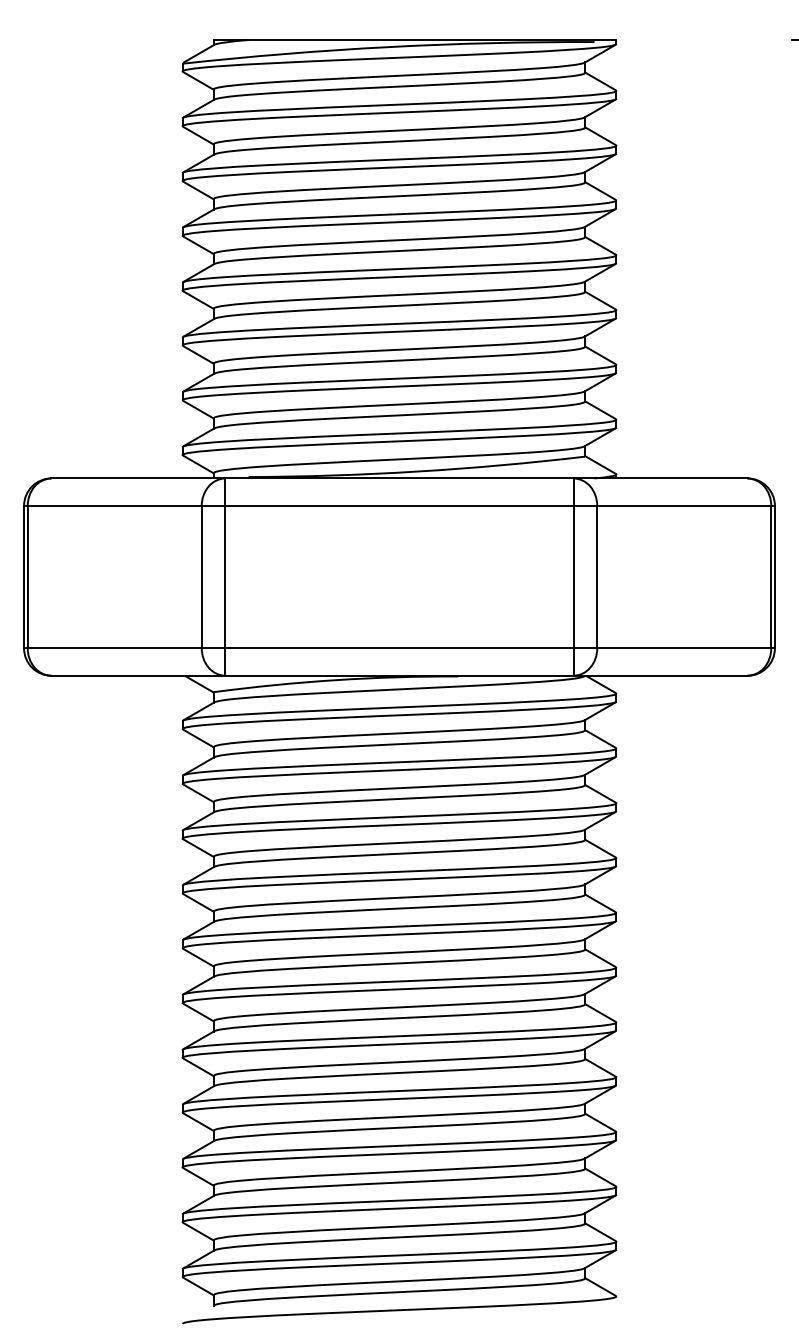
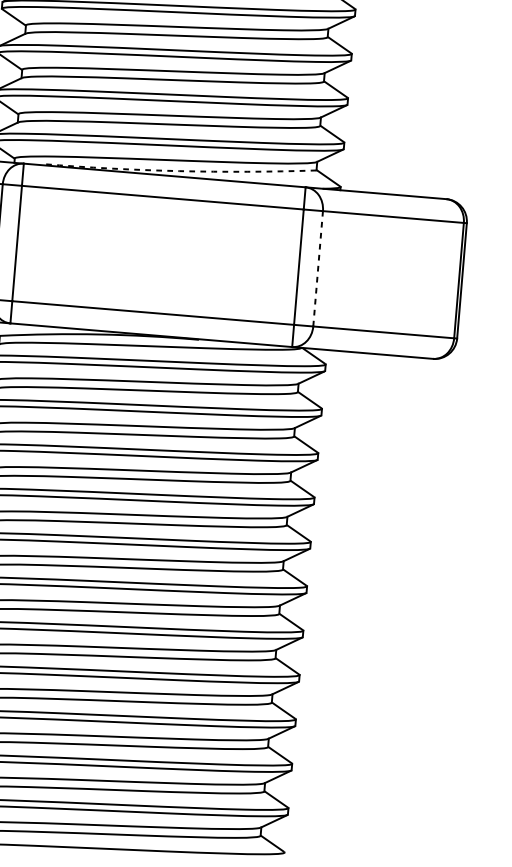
arc: (417, 471) -> (179, 171), solid -> dashed
line: (597, 576) -> (318, 268), solid -> dashed

